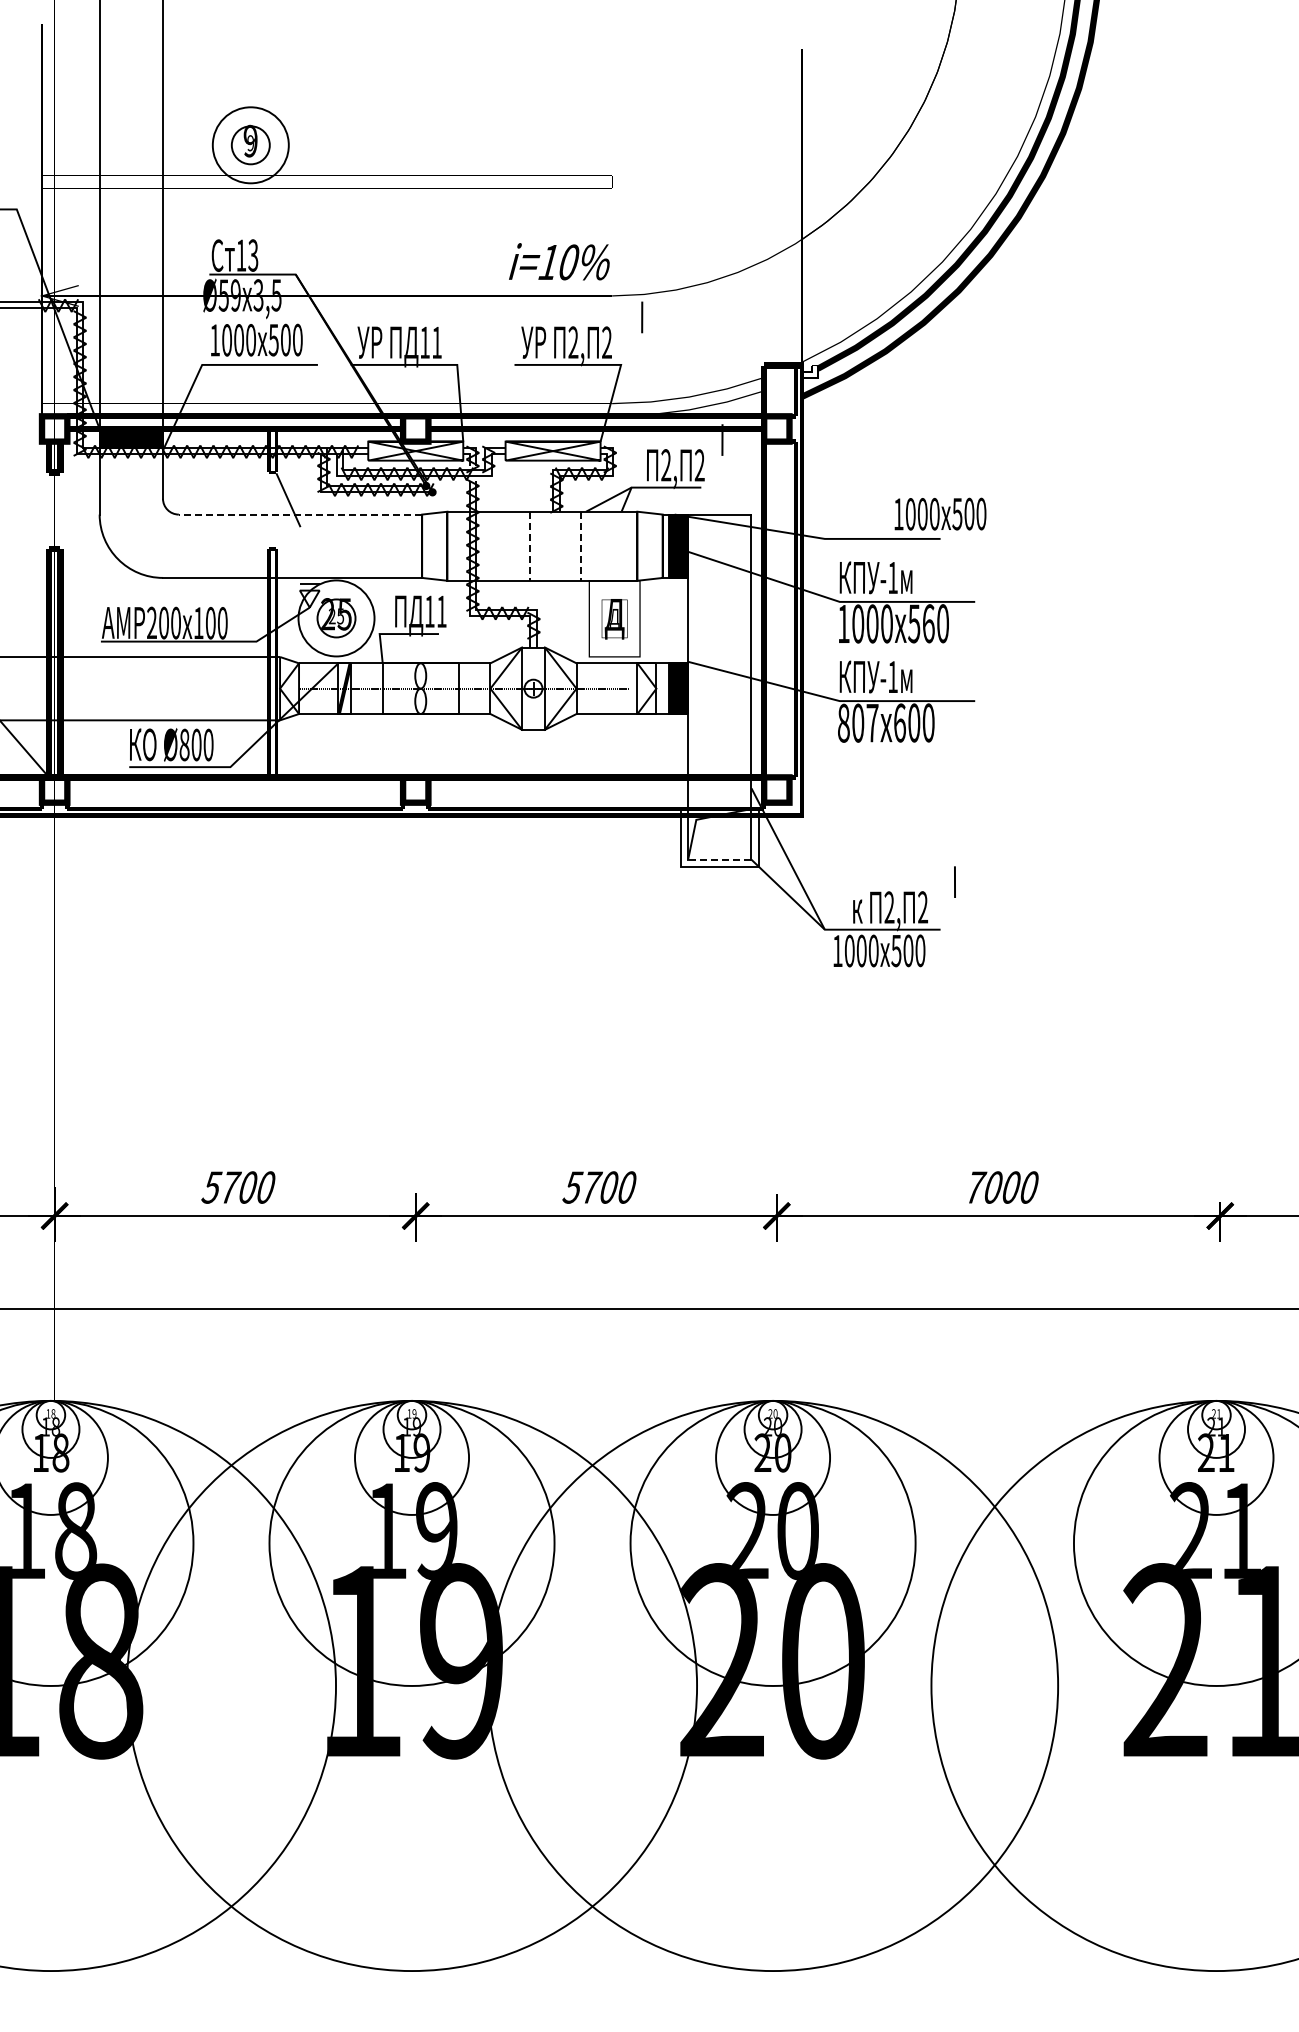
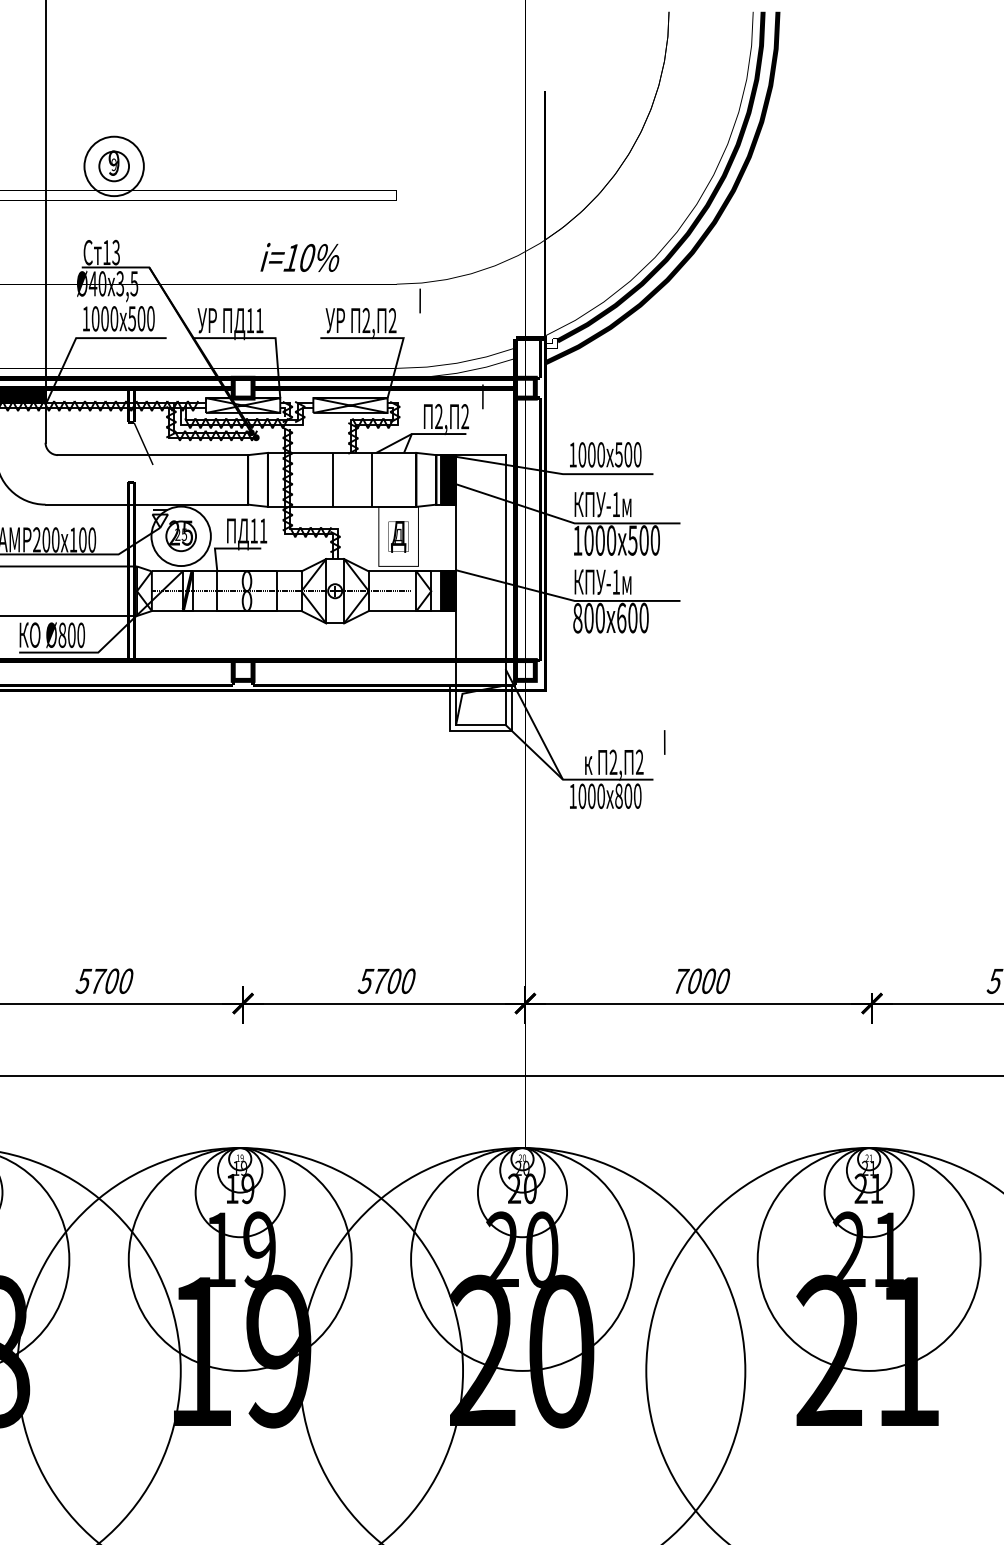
text: (559, 261) -> (300, 257), moved
text: (229, 295) -> (97, 283), Ø59 -> Ø40
text: (940, 513) -> (605, 454), moved
line: (300, 514) -> (153, 455), dashed -> solid
line: (530, 546) -> (332, 480), dashed -> solid
line: (581, 546) -> (372, 480), dashed -> solid
text: (928, 623) -> (643, 540), 560 -> 500
text: (872, 722) -> (600, 617), 807 -> 800
line: (719, 859) -> (480, 724), dashed -> solid
text: (896, 950) -> (618, 795), 500 -> 800

